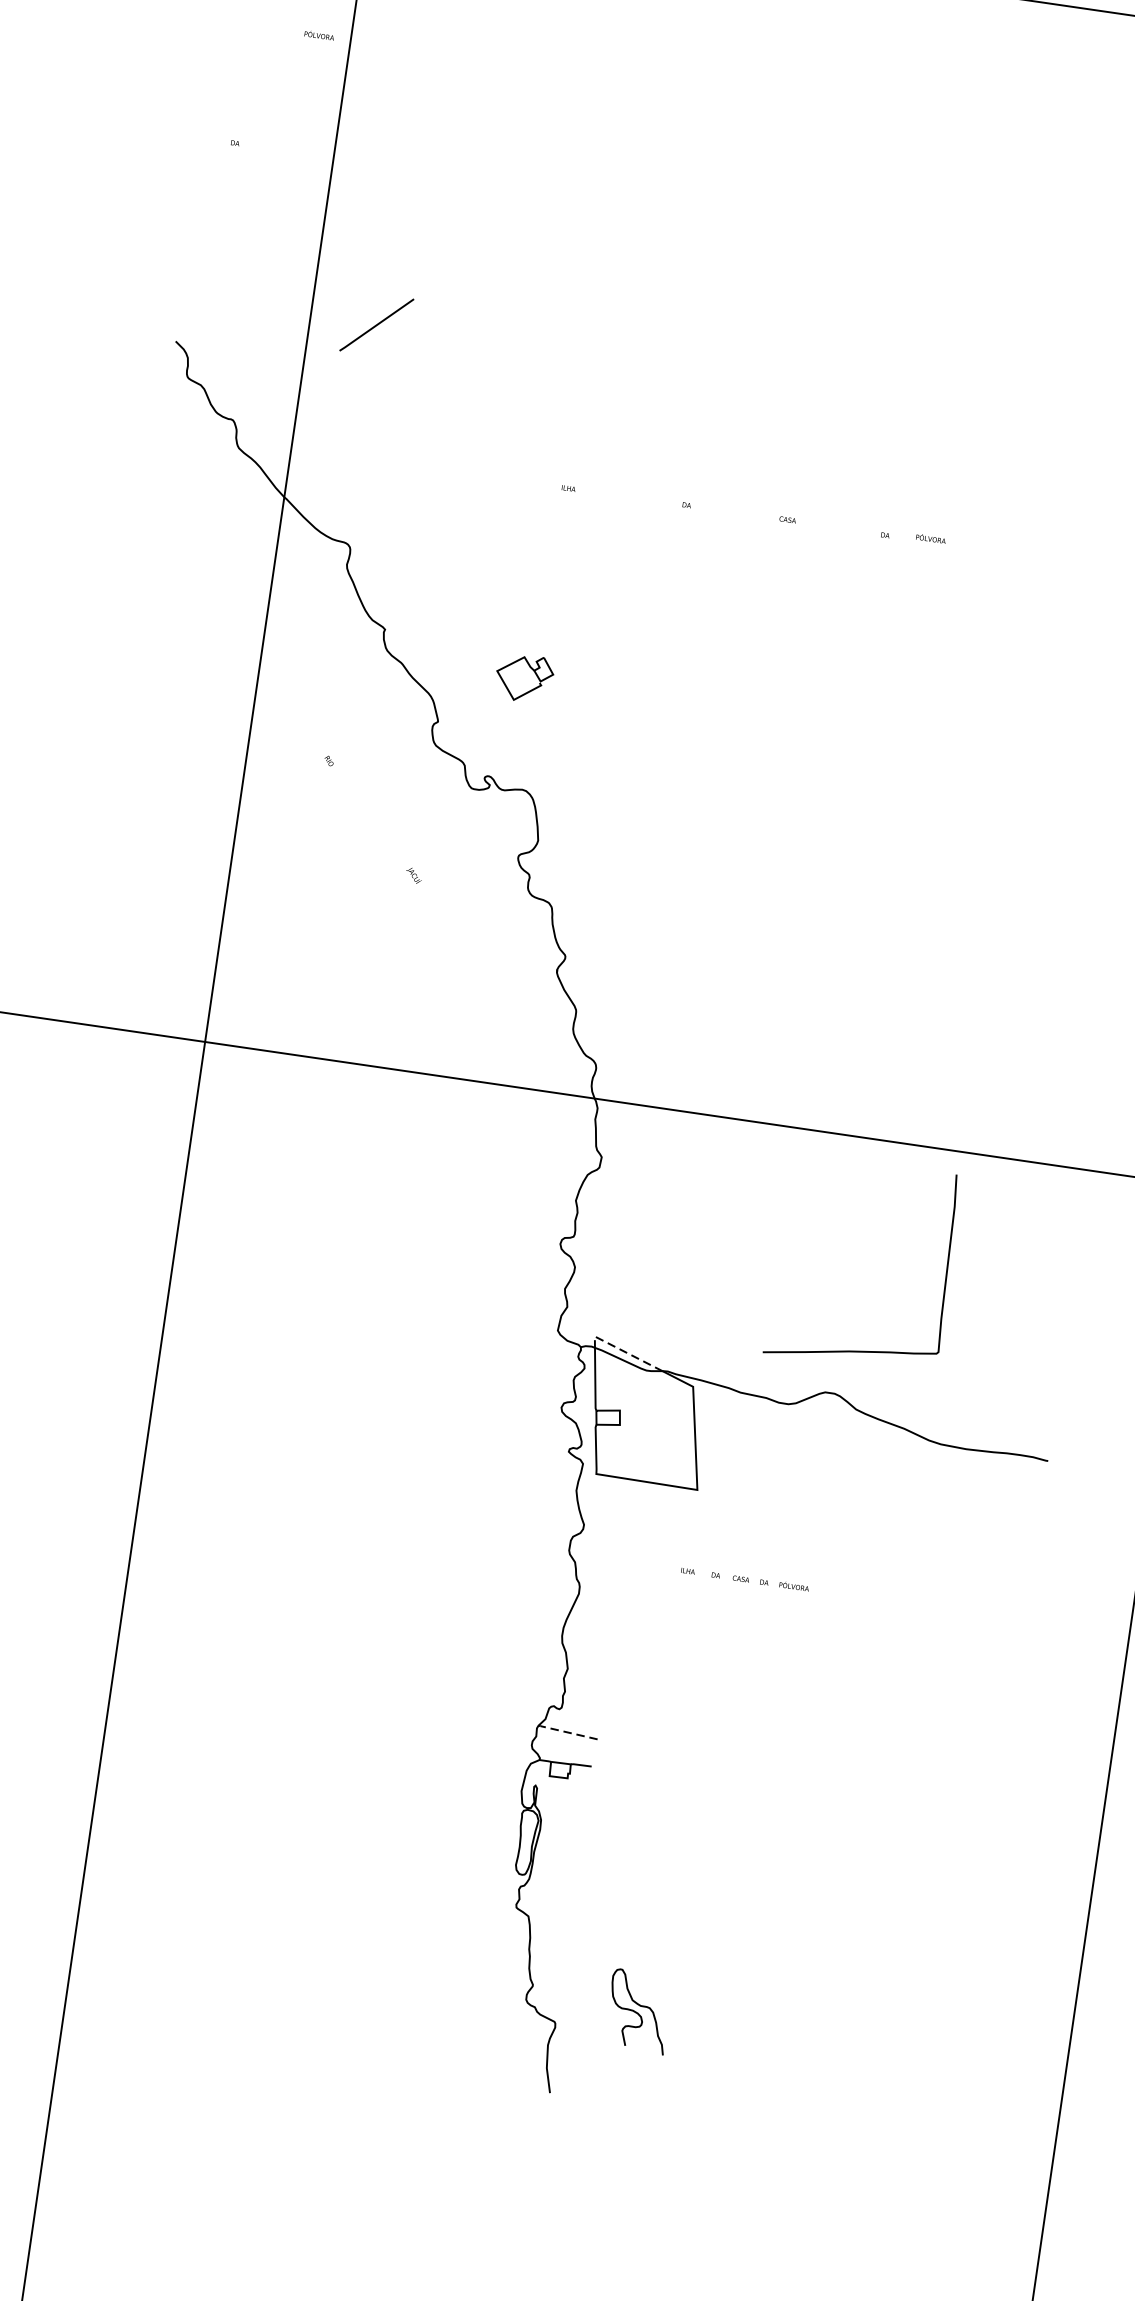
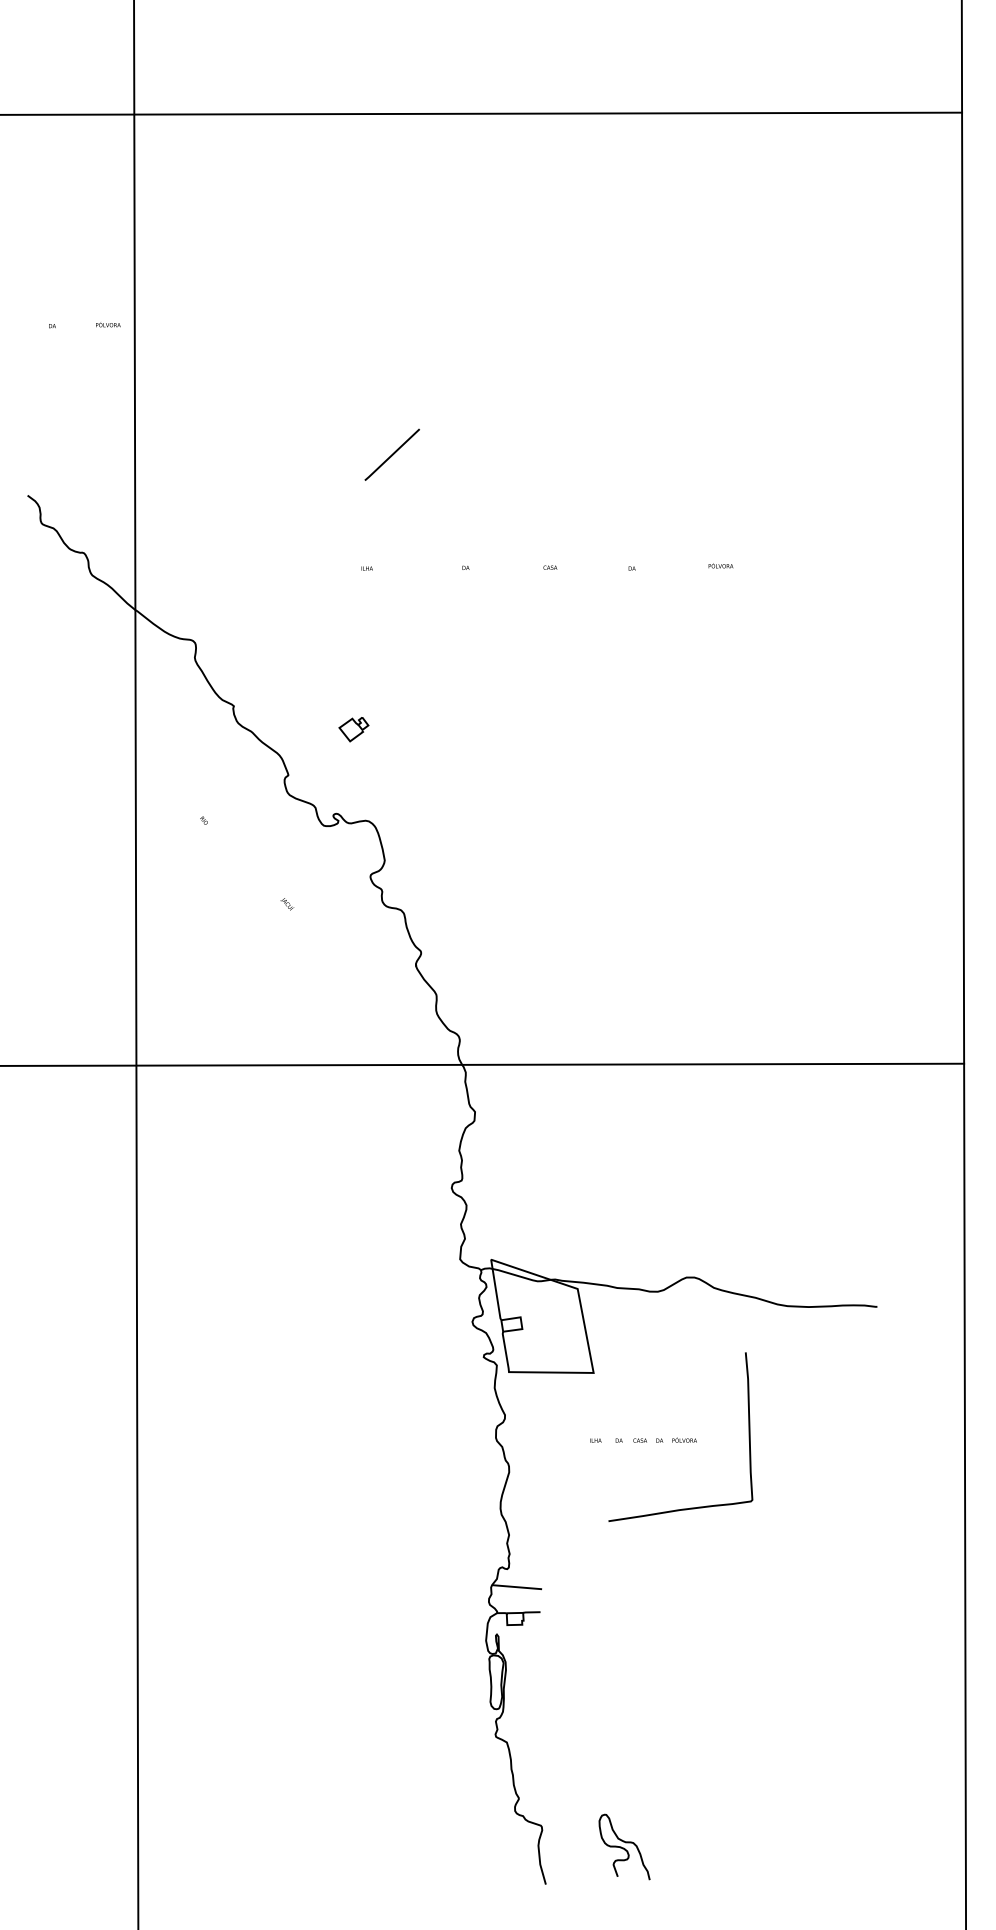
text: (319, 35) -> (108, 324), moved
line: (375, 324) -> (391, 454), moved
text: (930, 538) -> (720, 565), moved
part: (523, 678) -> (353, 729), size x0.62
curve: (945, 1275) -> (748, 1436), moved
line: (622, 1351) -> (515, 1268), dashed -> solid
line: (567, 1732) -> (516, 1587), dashed -> solid
curve: (637, 2011) -> (623, 1847), moved

